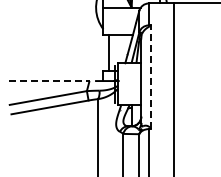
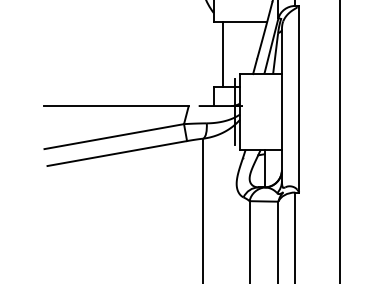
line: (151, 77) -> (300, 99), dashed -> solid
line: (49, 81) -> (116, 106), dashed -> solid

